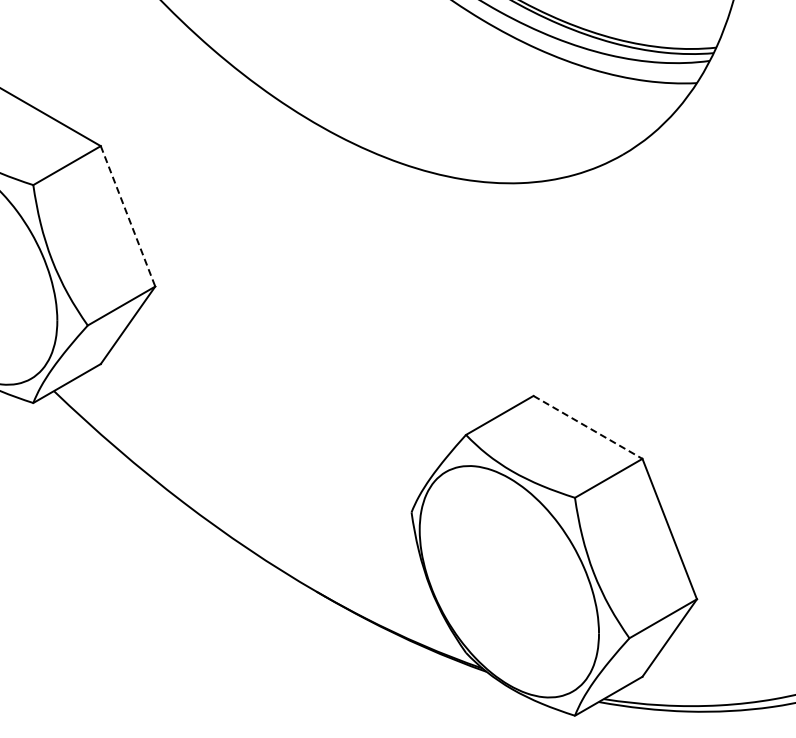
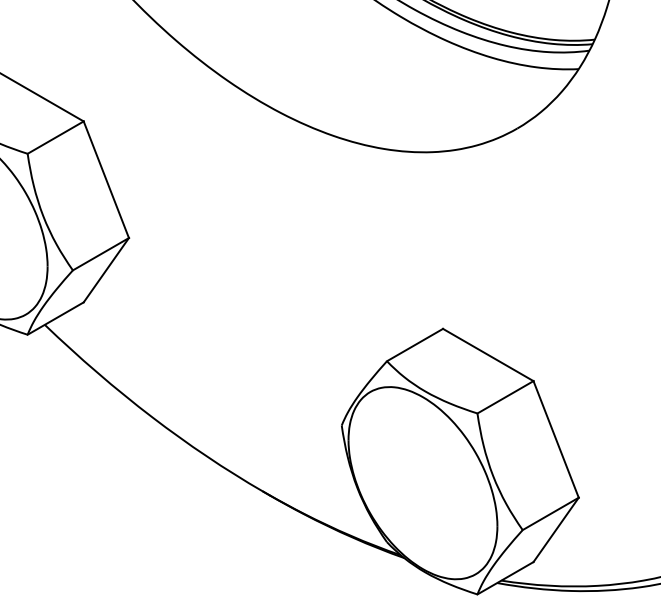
line: (128, 216) -> (106, 179), dashed -> solid
line: (588, 427) -> (488, 355), dashed -> solid

